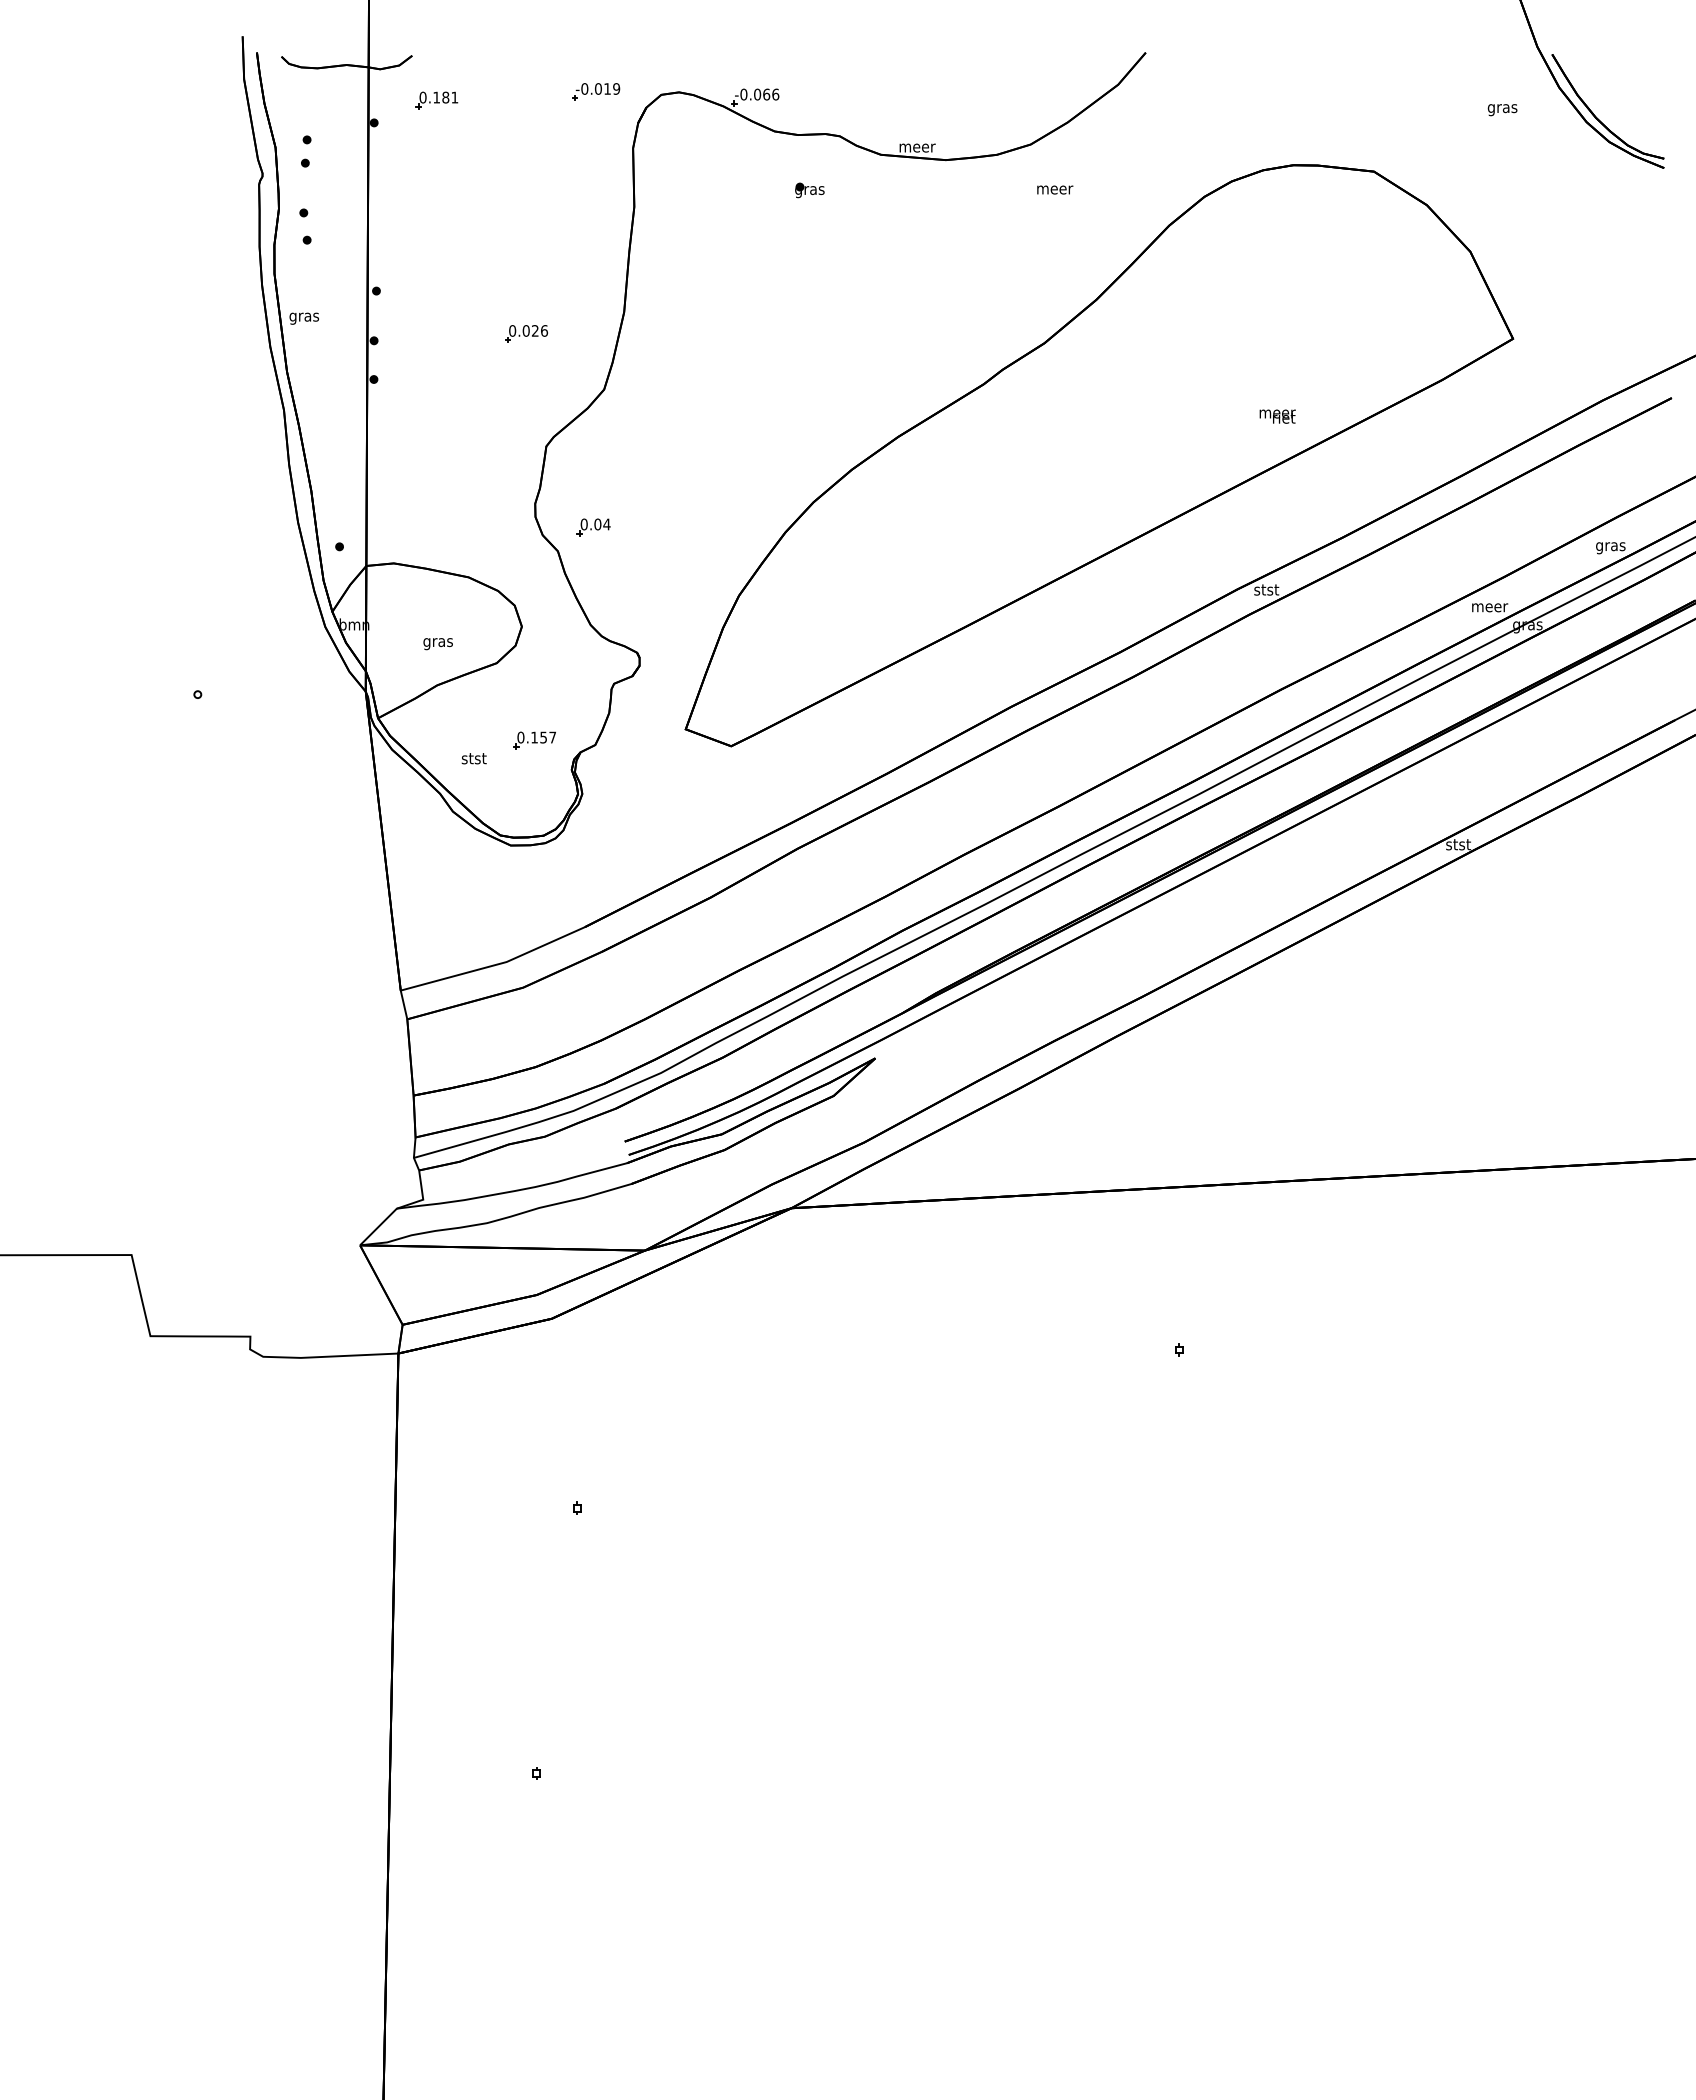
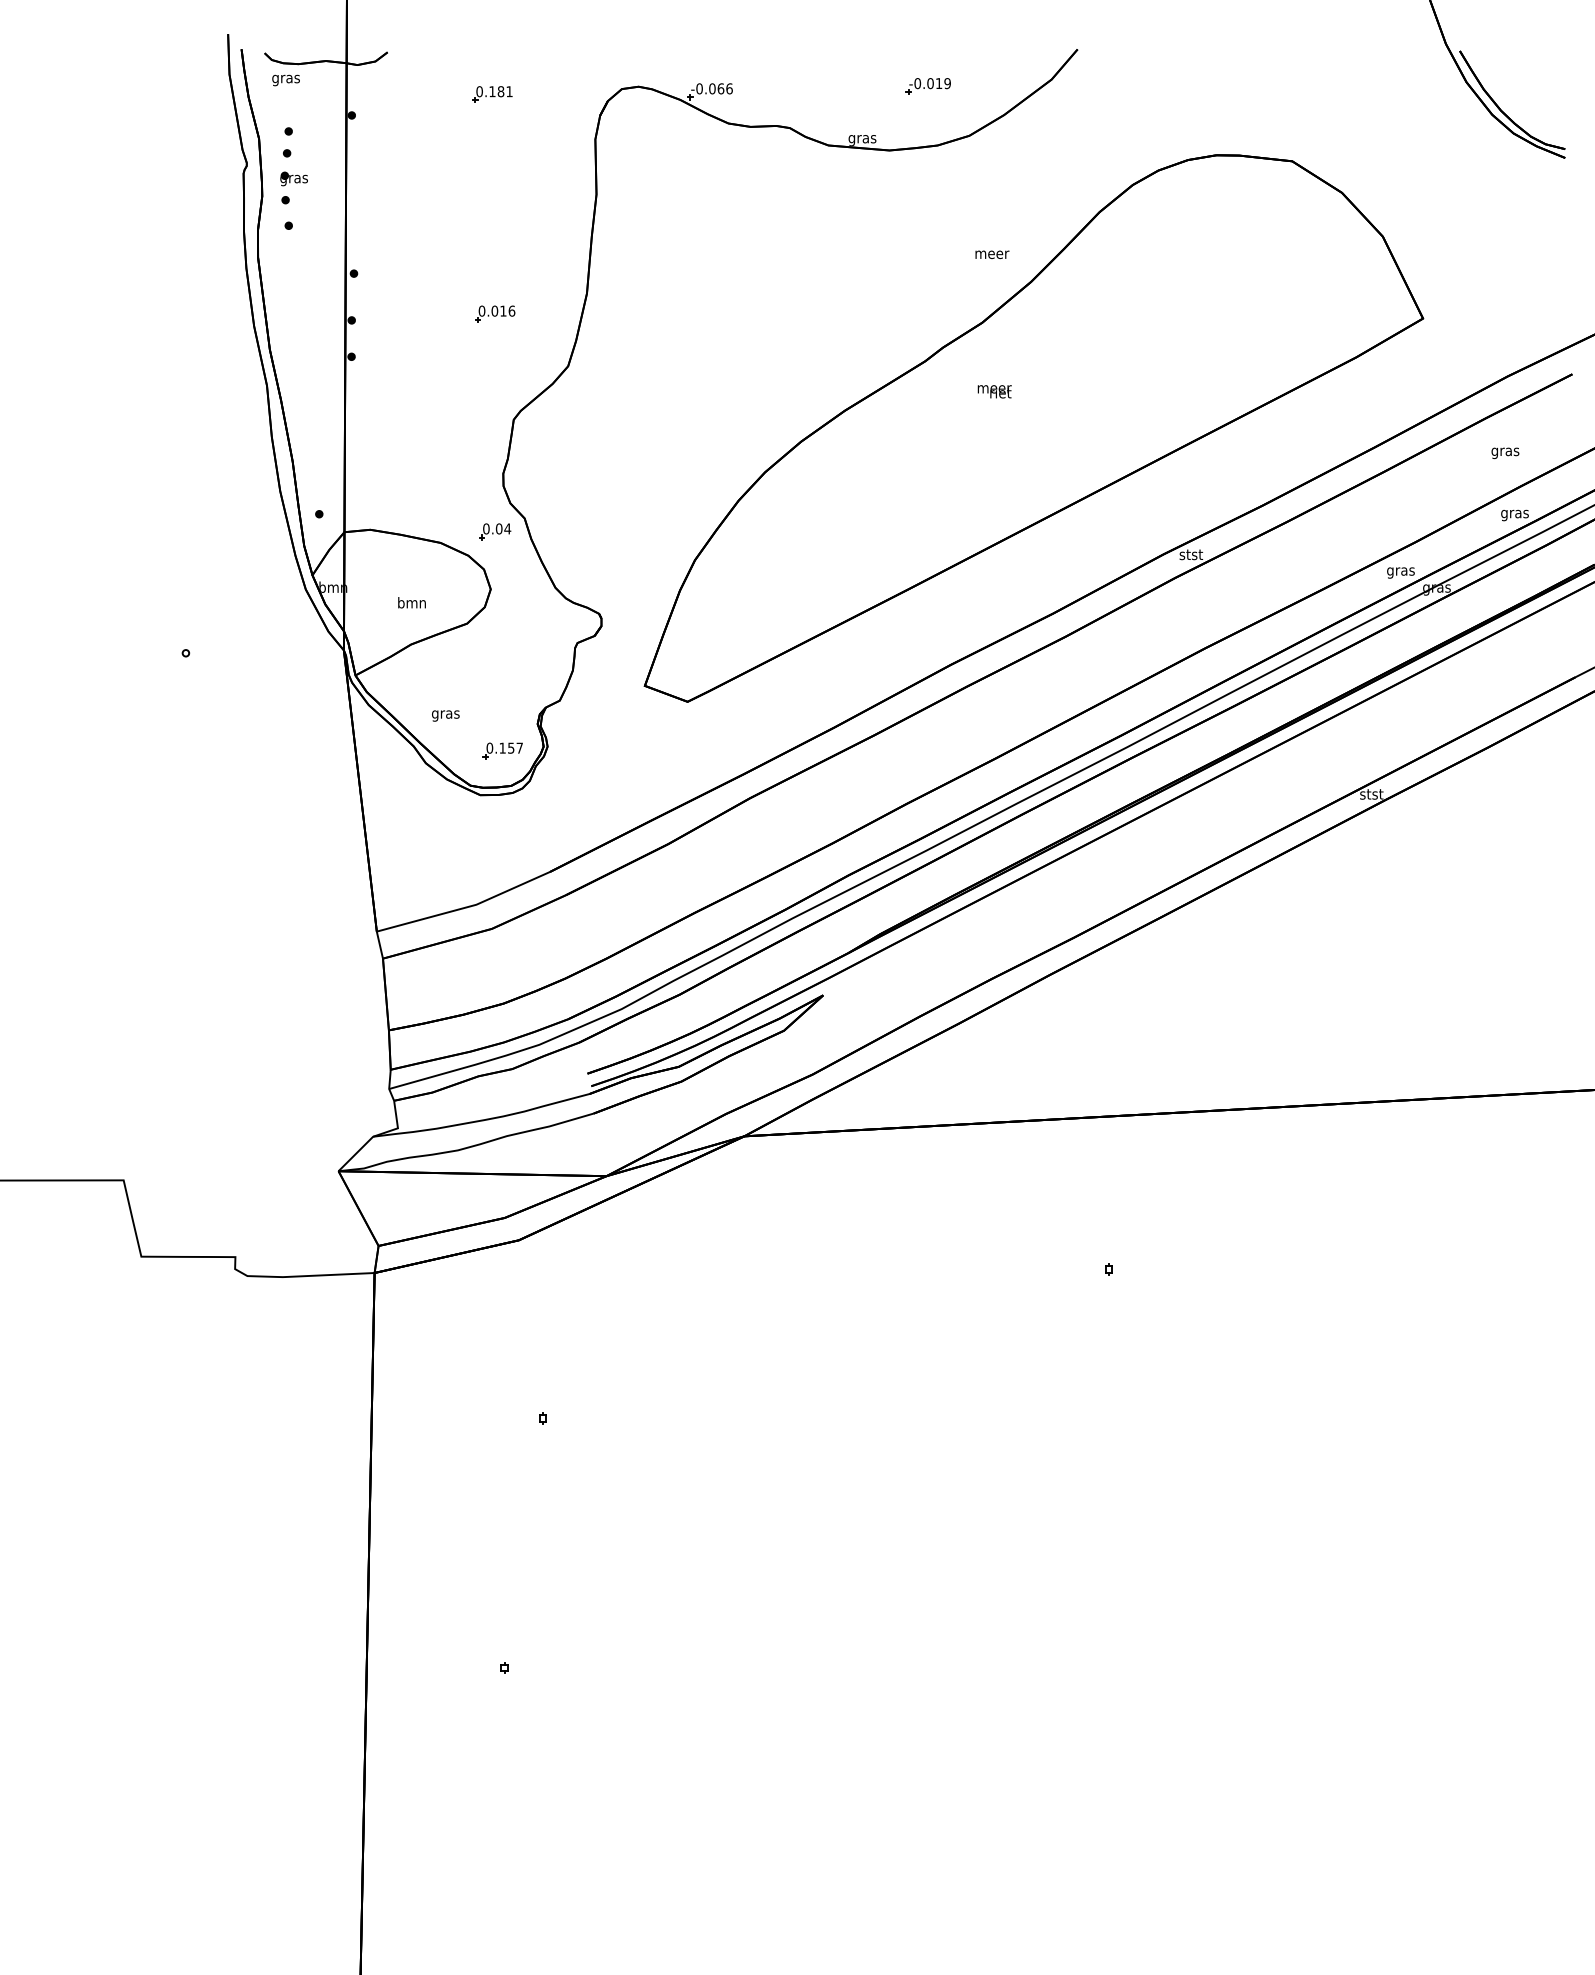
part: (596, 91) -> (928, 85), moved
part: (436, 100) -> (492, 94), moved
text: (1502, 110) -> (1505, 453), moved
text: (917, 149) -> (862, 140), meer -> gras
text: (1055, 189) -> (992, 254), moved
part: (809, 190) -> (293, 179), moved
text: (303, 318) -> (285, 80), moved
text: (535, 330) -> (503, 310), 0.026 -> 0.016
text: (1277, 416) -> (994, 391), moved
part: (593, 527) -> (495, 531), moved
text: (1490, 609) -> (1401, 573), meer -> gras
text: (437, 642) -> (411, 604), gras -> bmn
part: (534, 740) -> (502, 750), moved
text: (473, 760) -> (445, 715), stst -> gras

